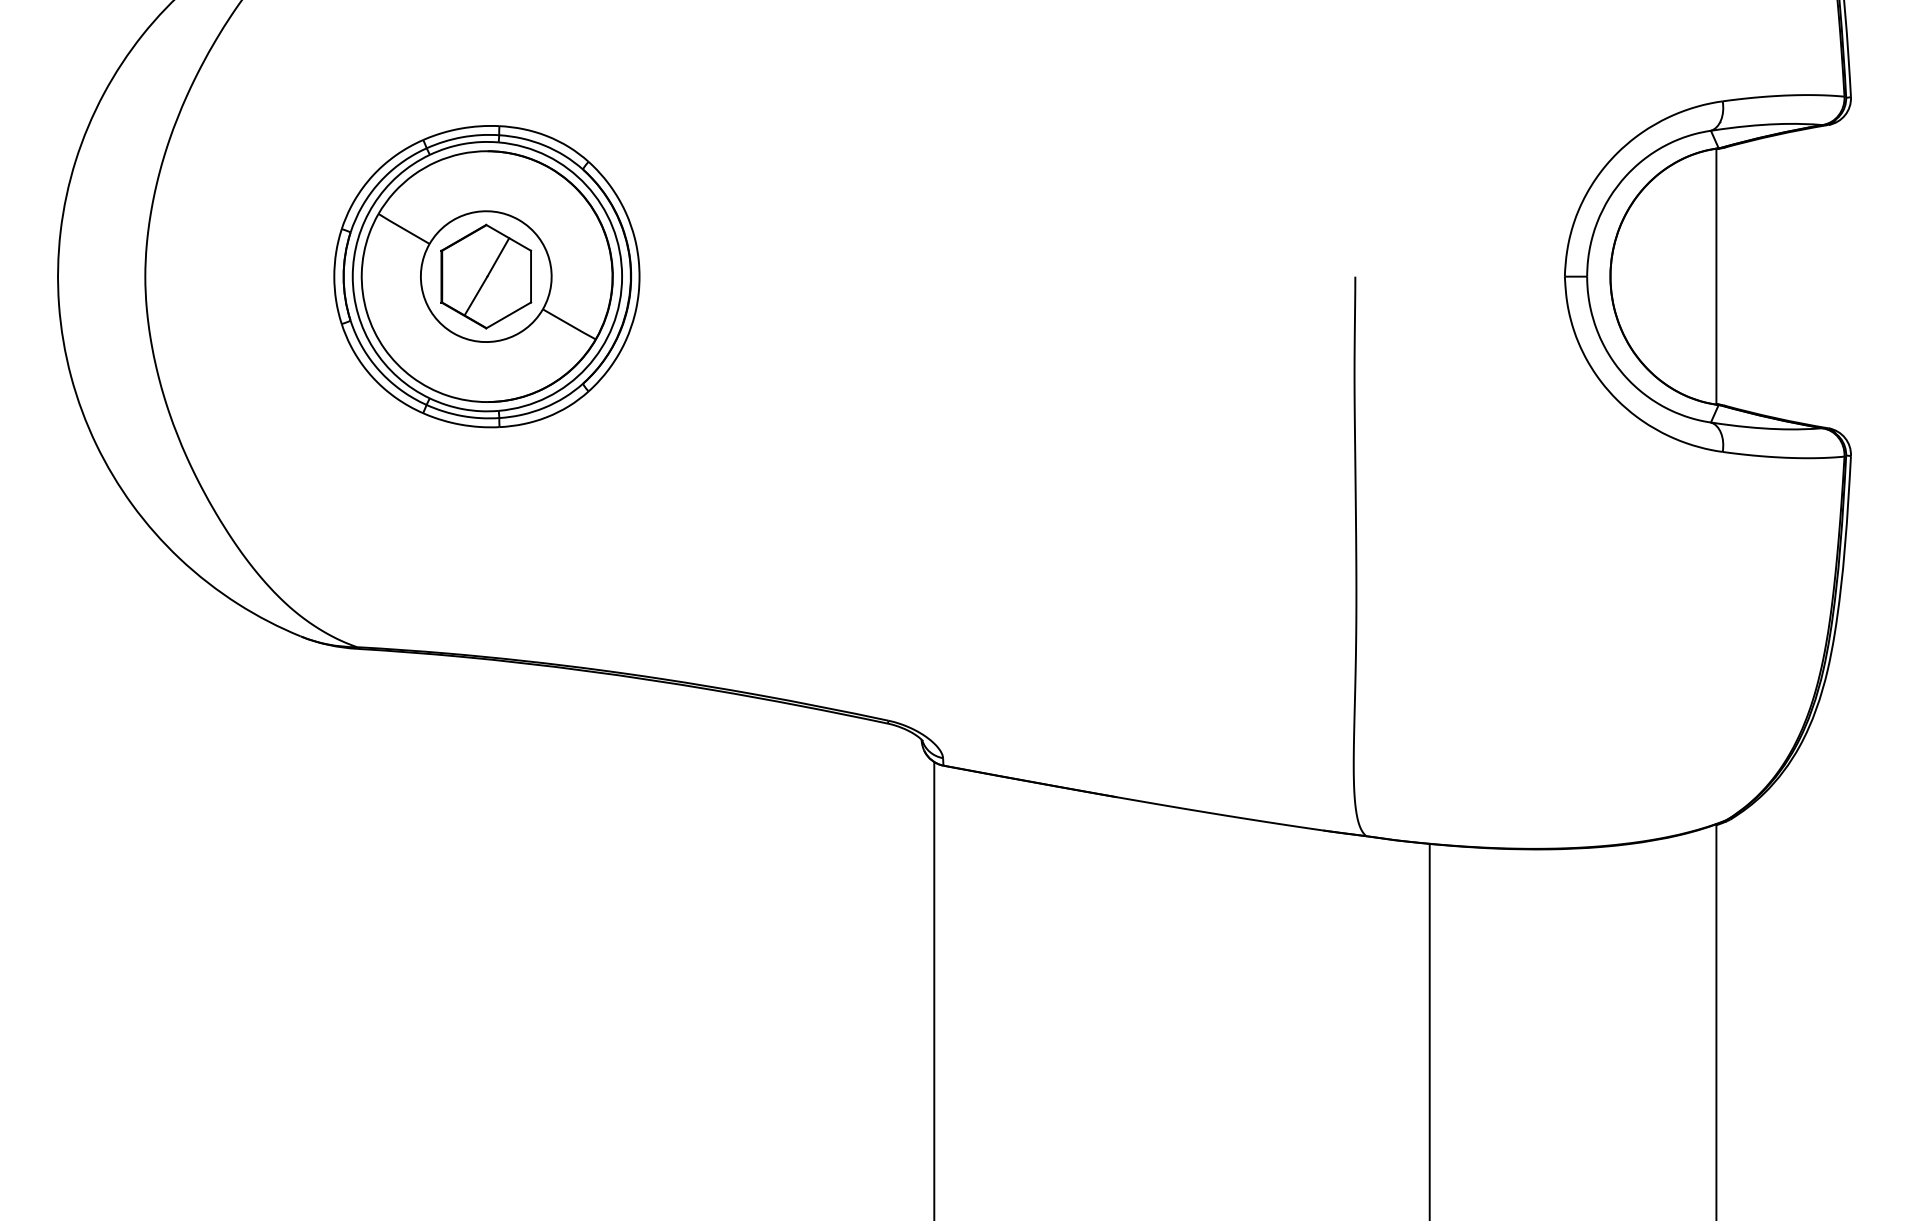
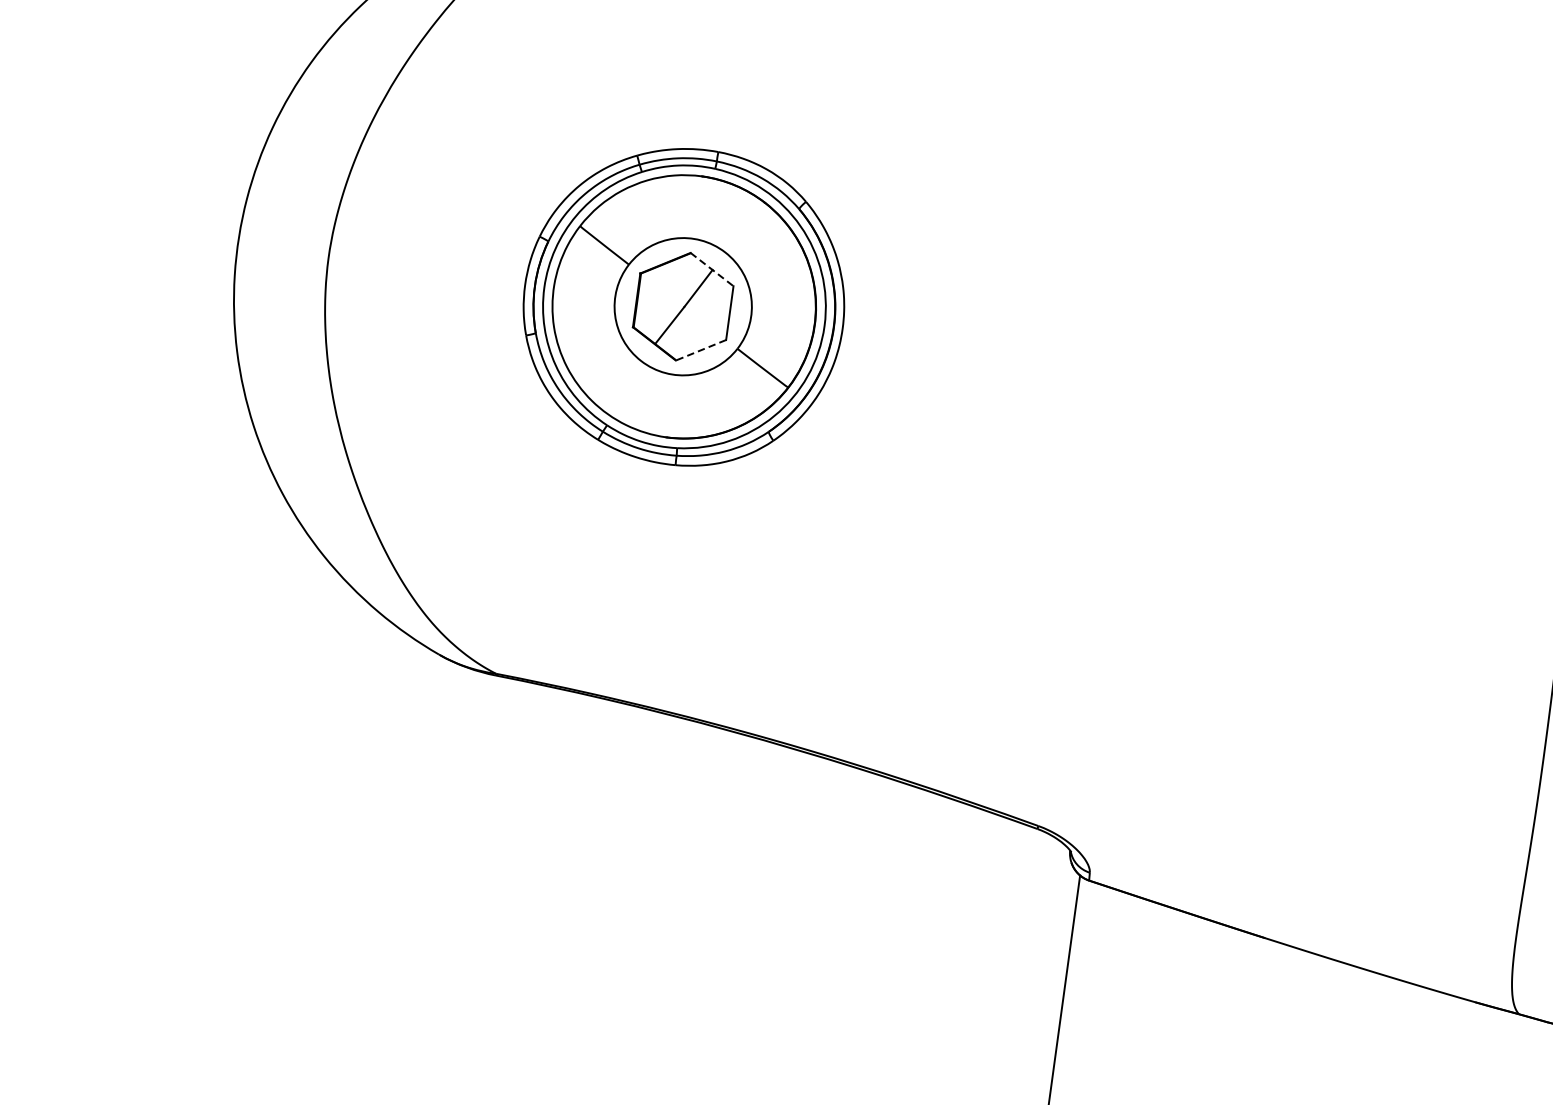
line: (508, 237) -> (711, 269), solid -> dashed
line: (508, 315) -> (700, 350), solid -> dashed

